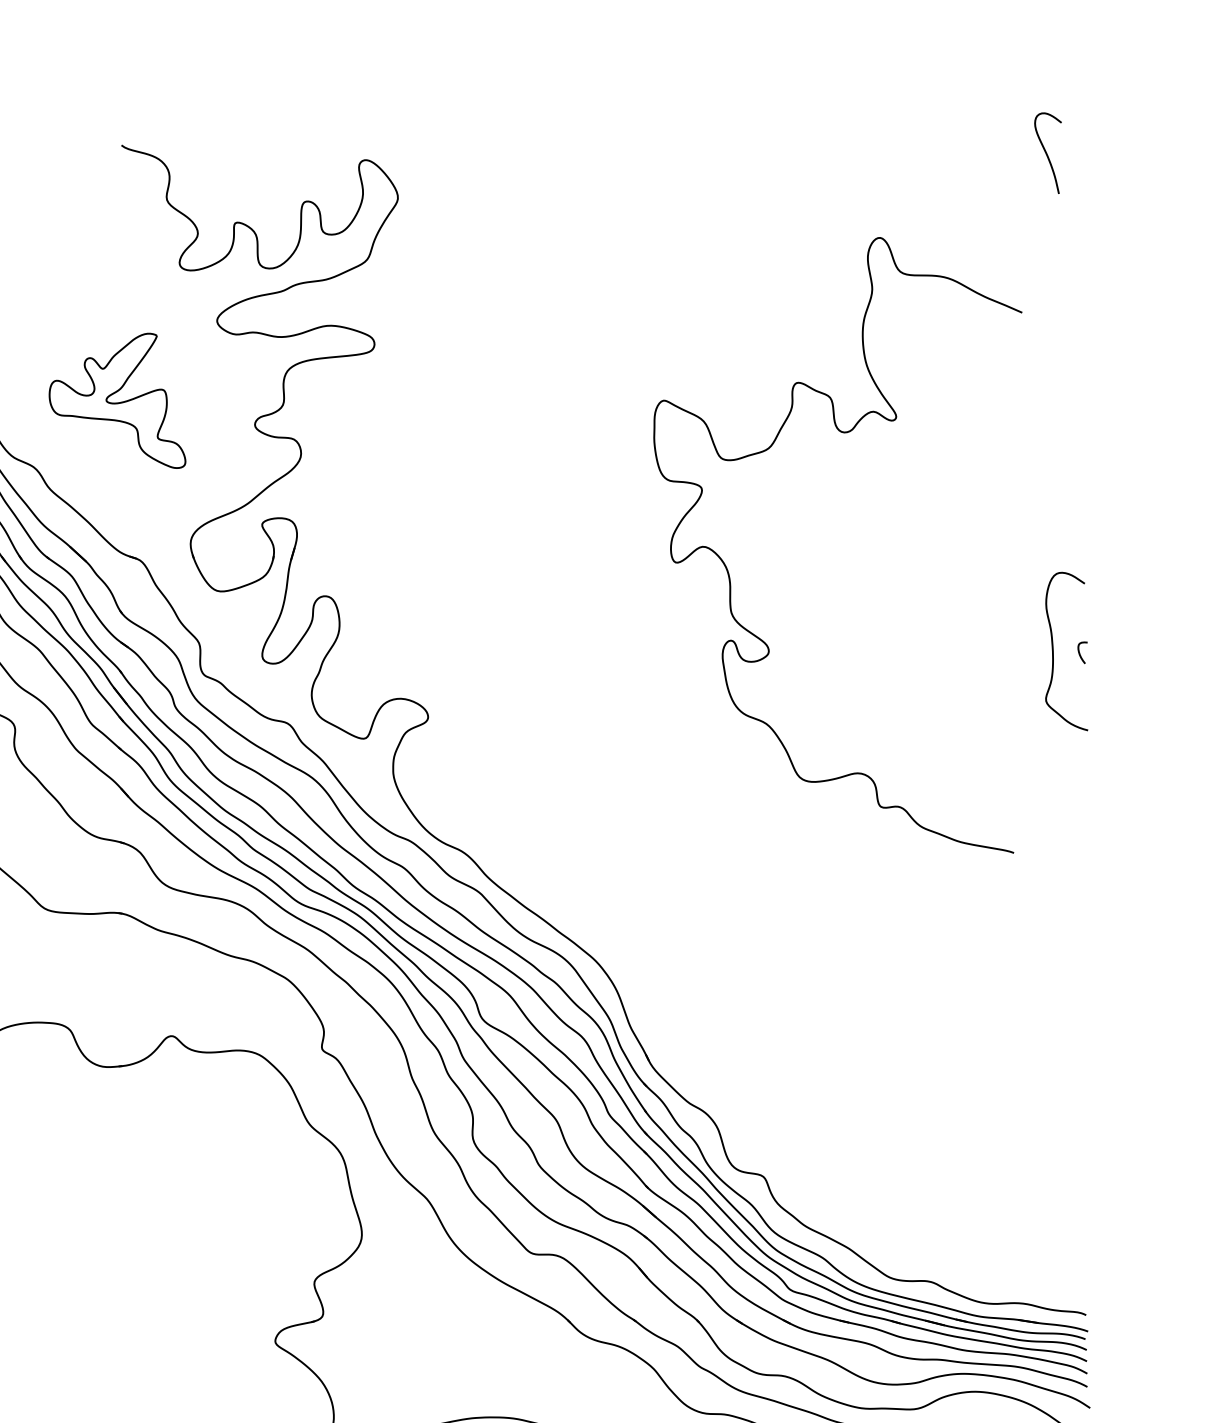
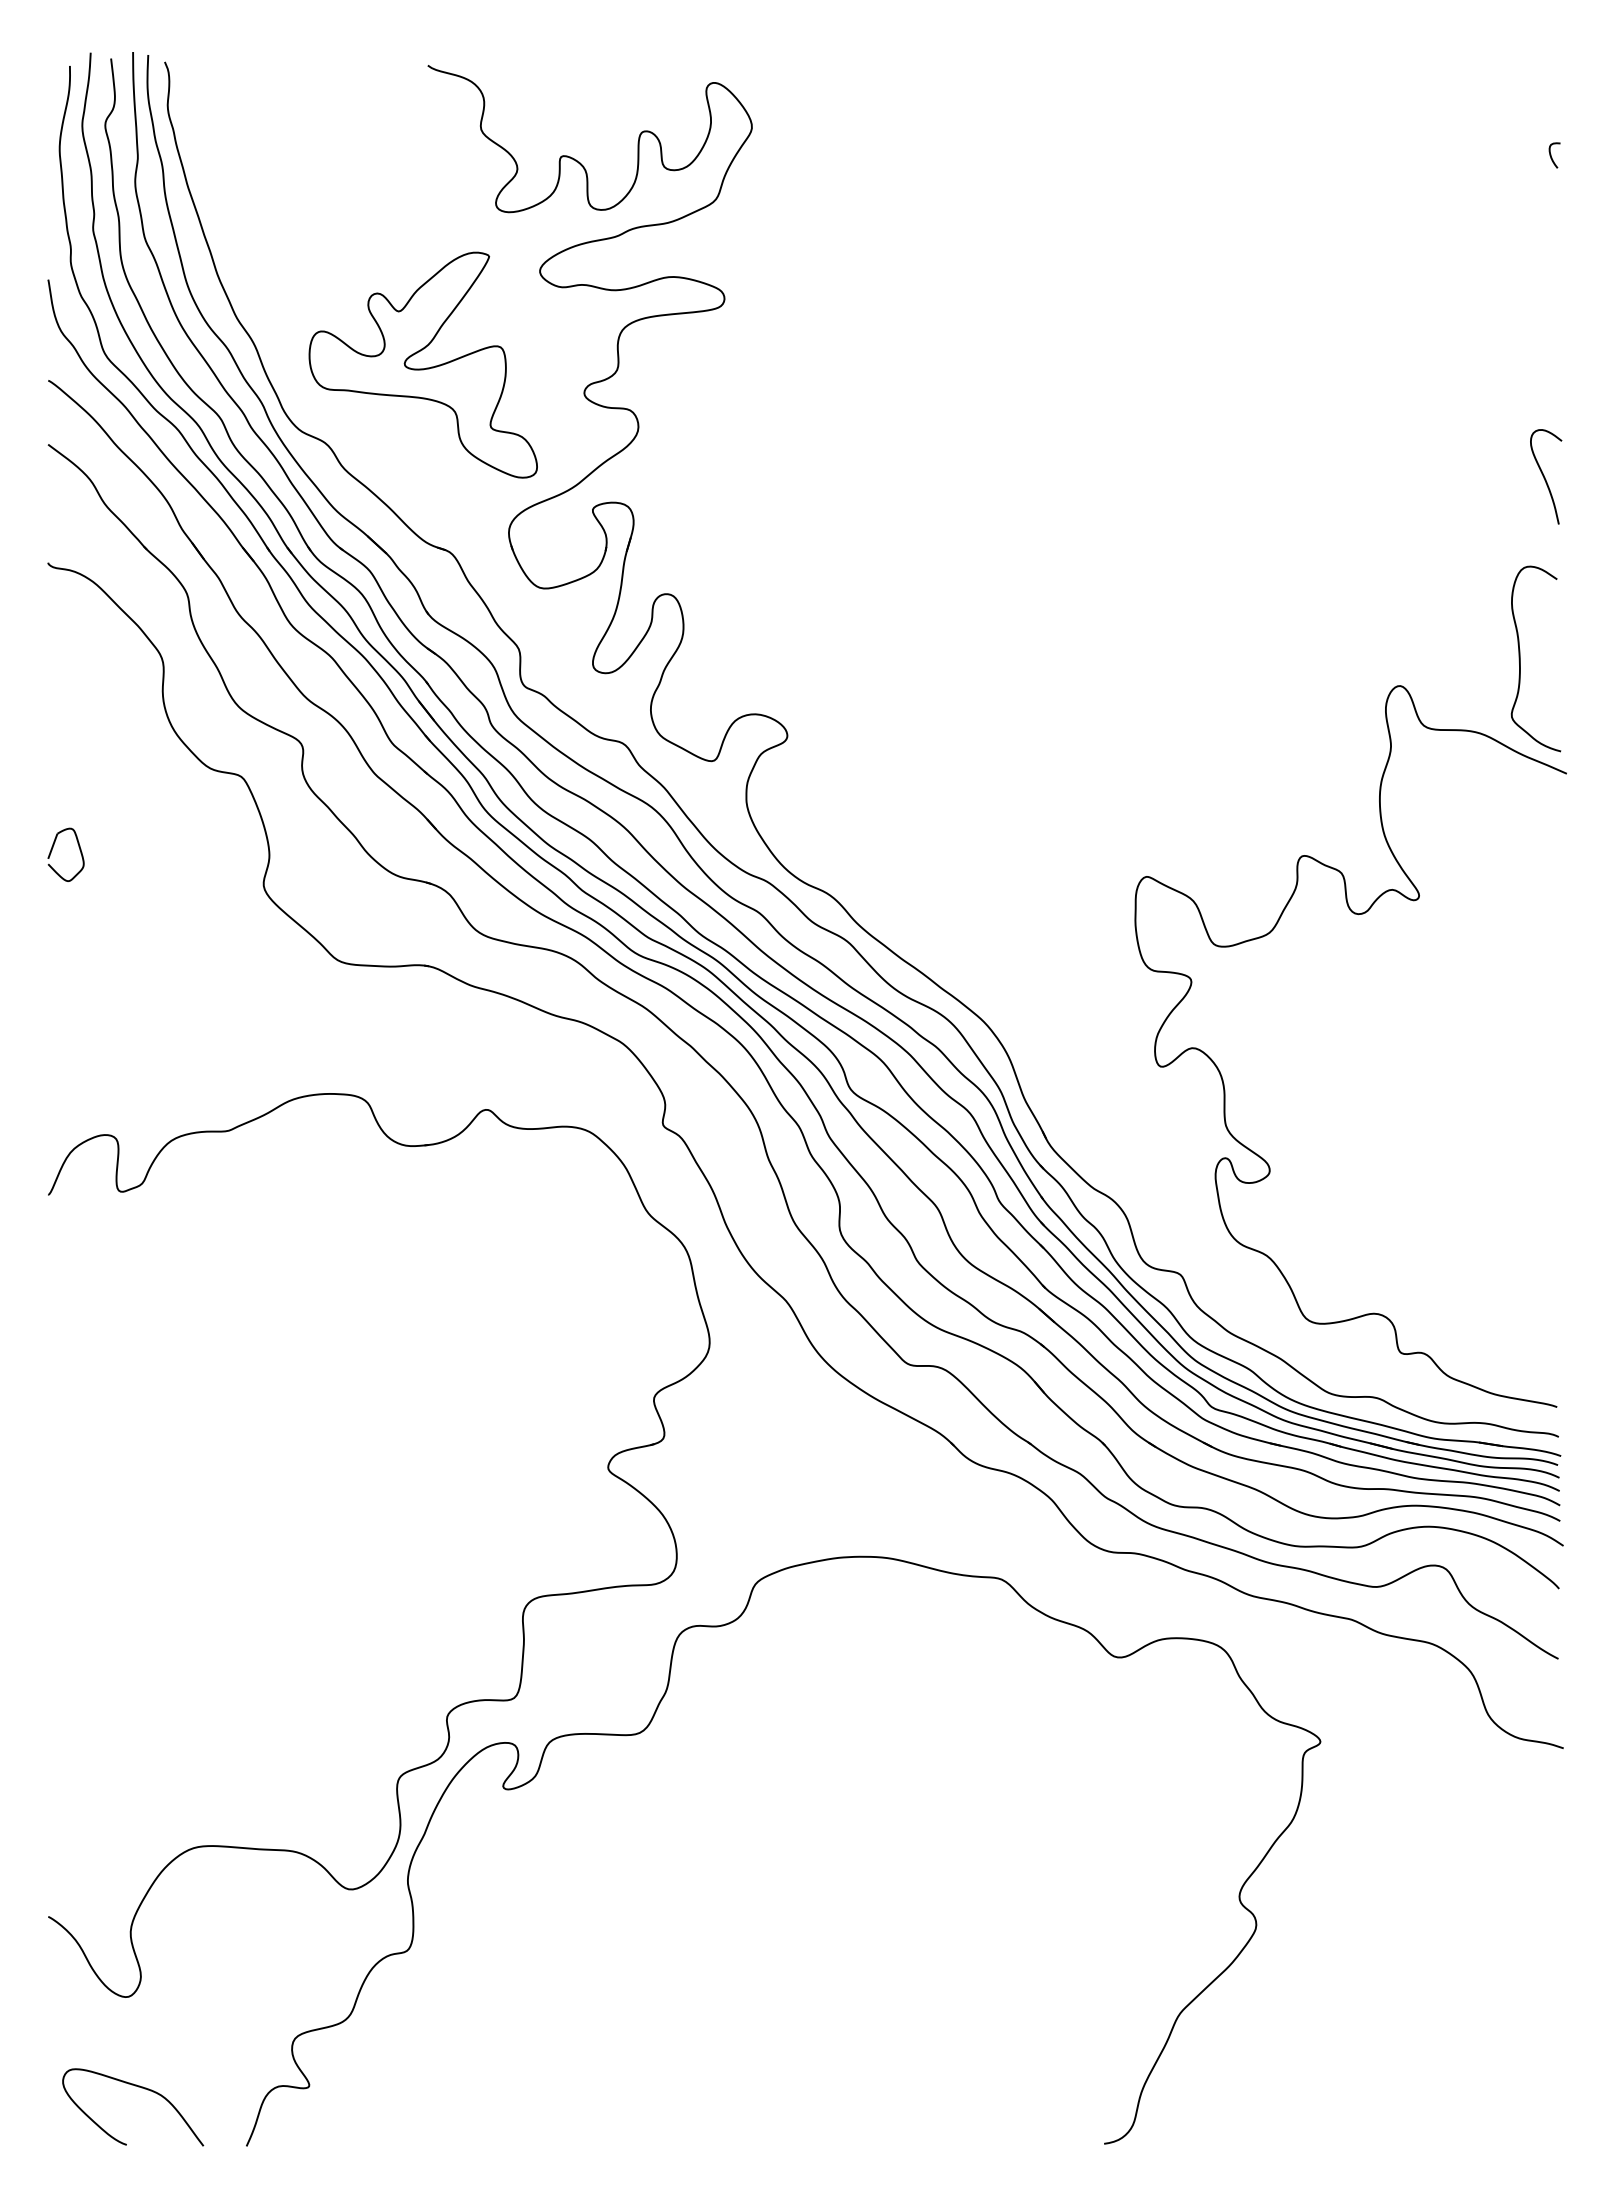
curve: (1047, 153) -> (1545, 477), moved
part: (116, 400) -> (422, 364), size x1.43
curve: (729, 573) -> (1223, 1079), moved
curve: (1080, 654) -> (1552, 157), moved

